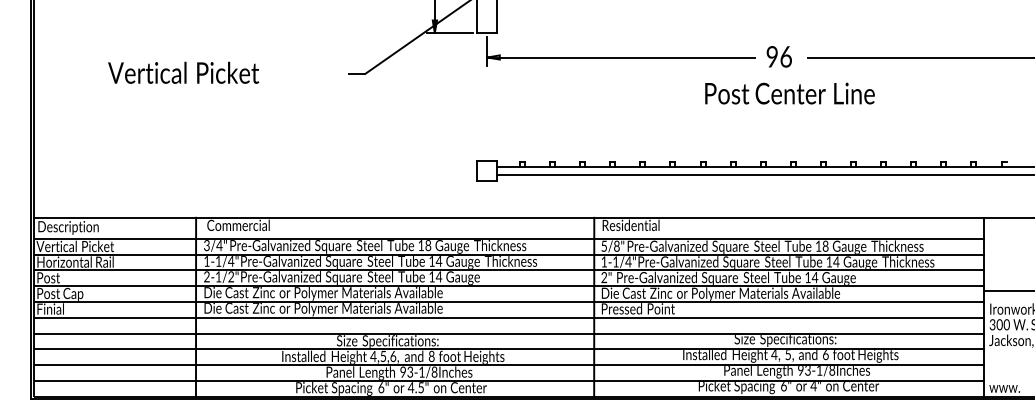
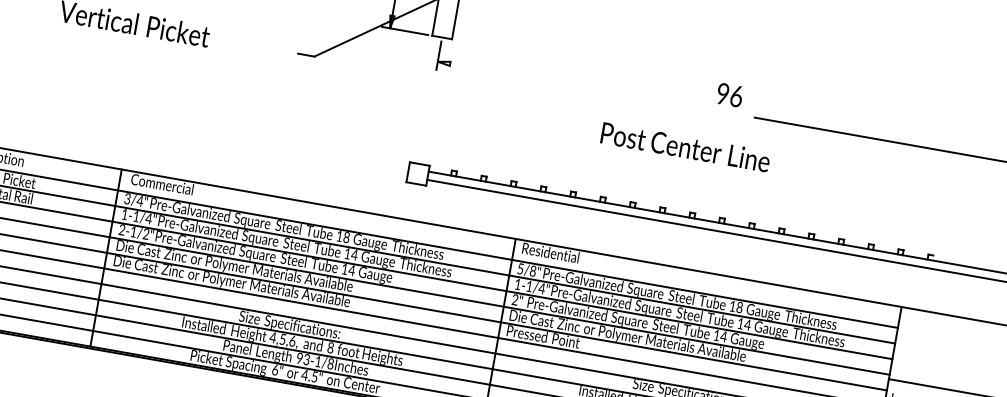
text: (778, 56) -> (729, 94), moved
line: (621, 57) -> (570, 85), removed
text: (789, 93) -> (685, 147), moved

